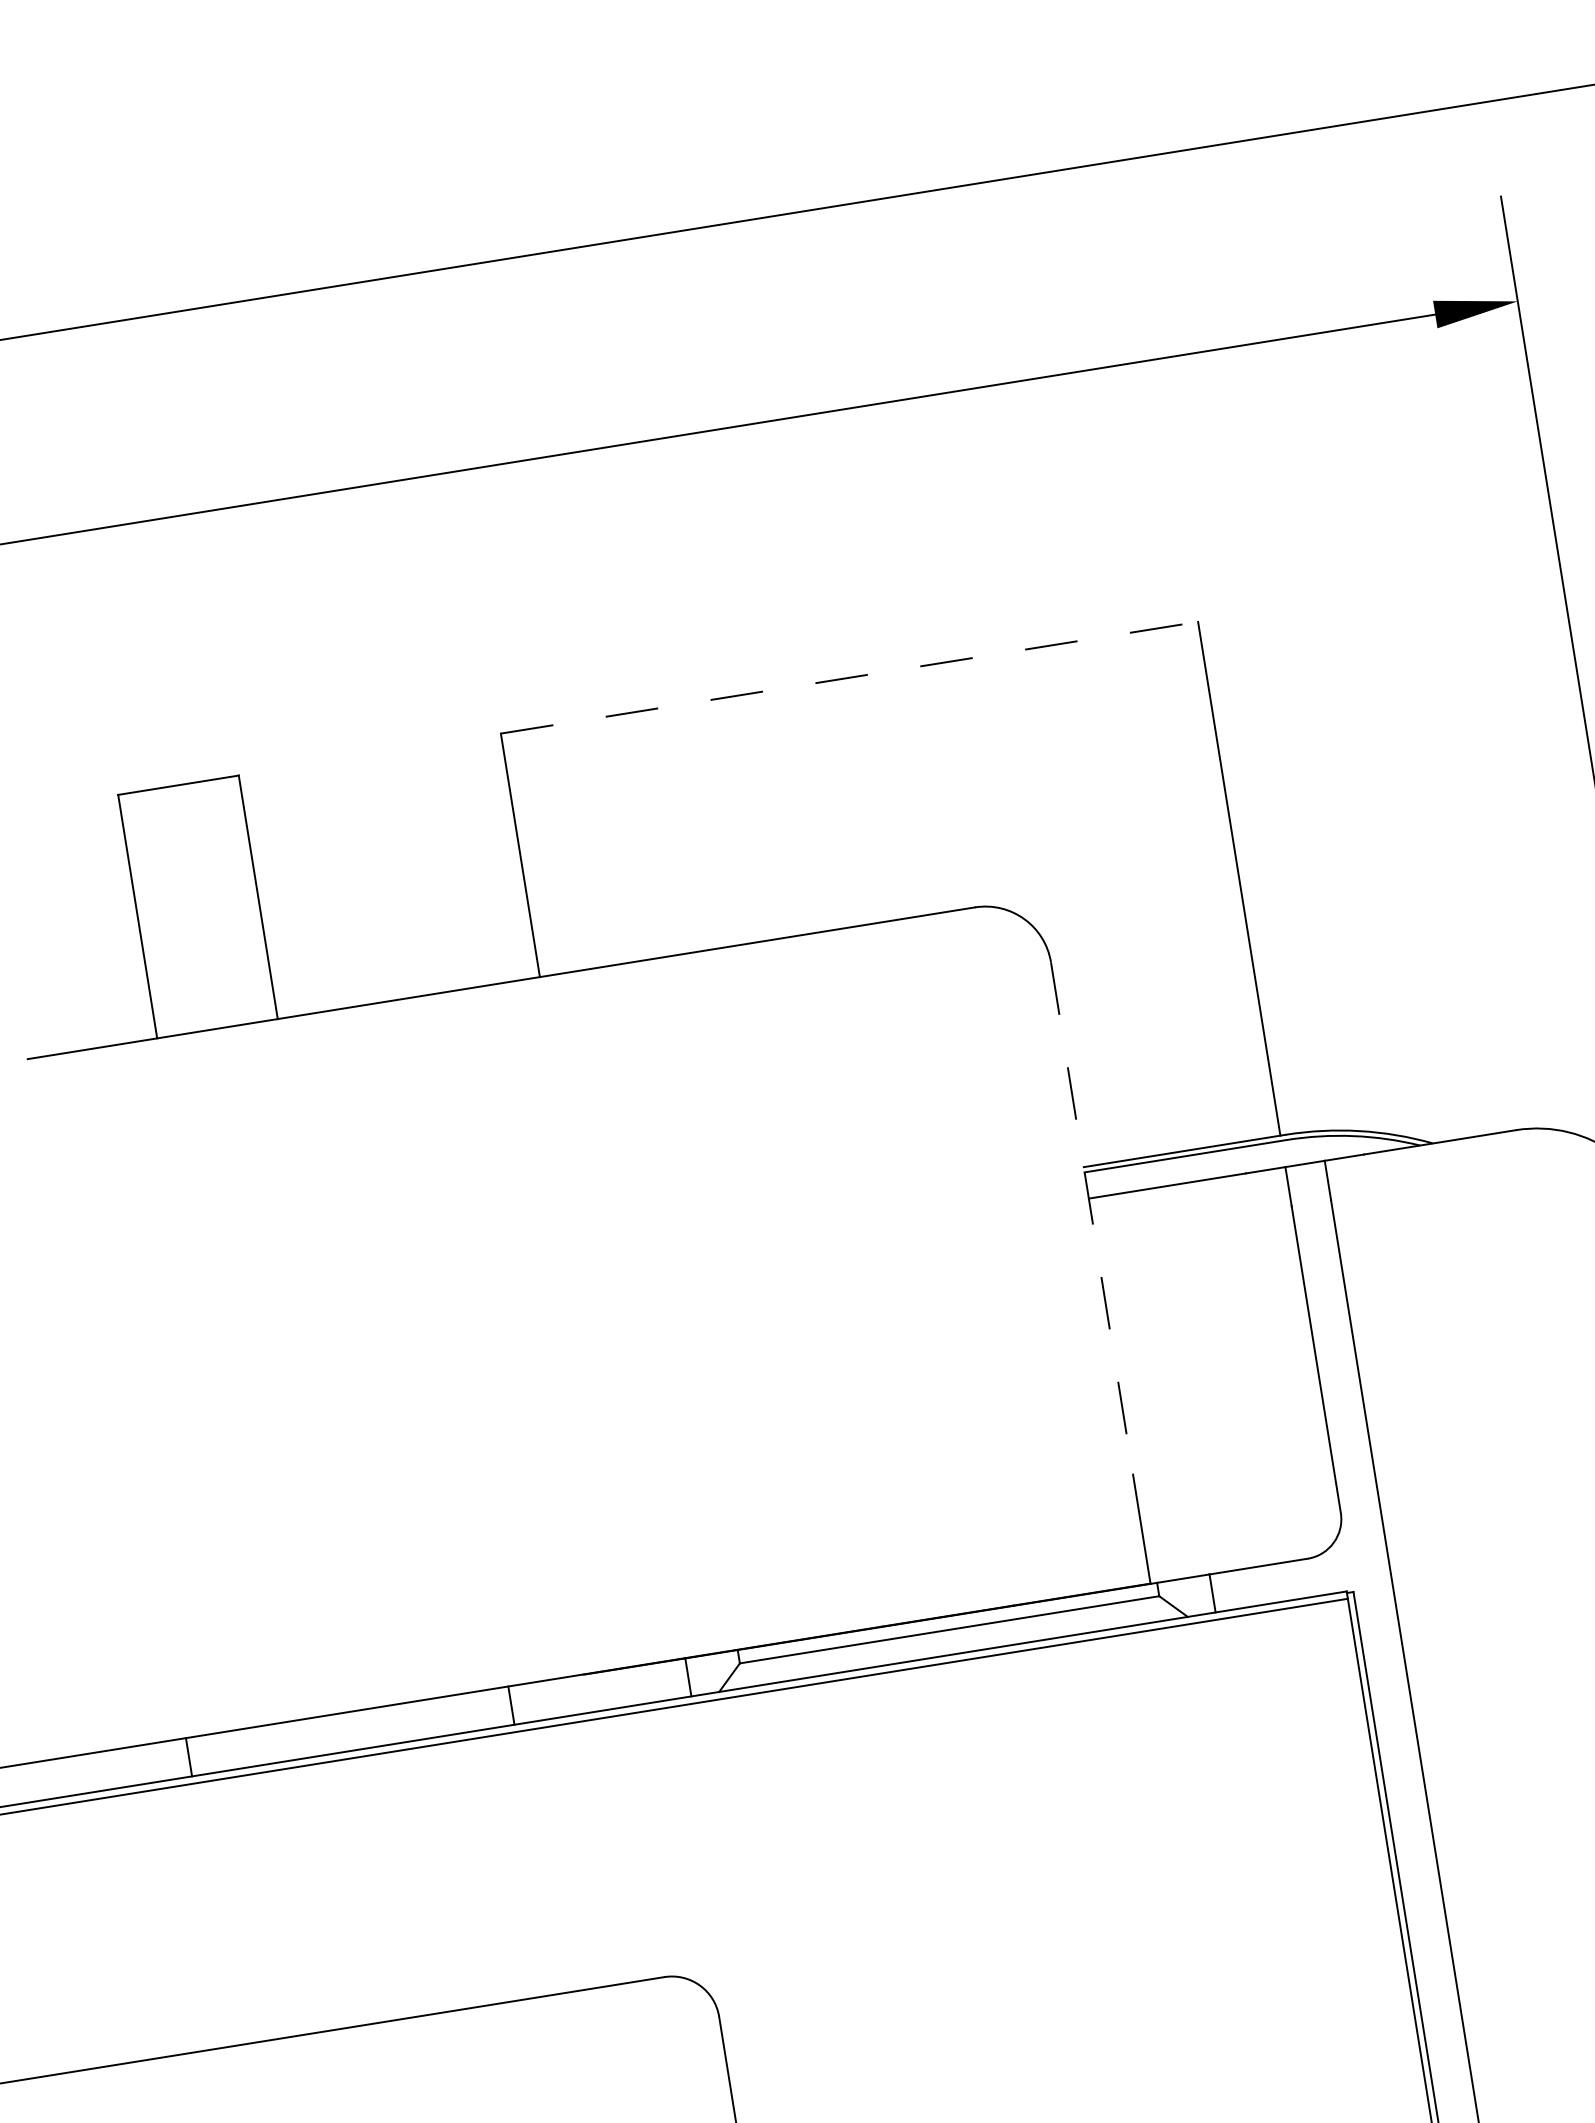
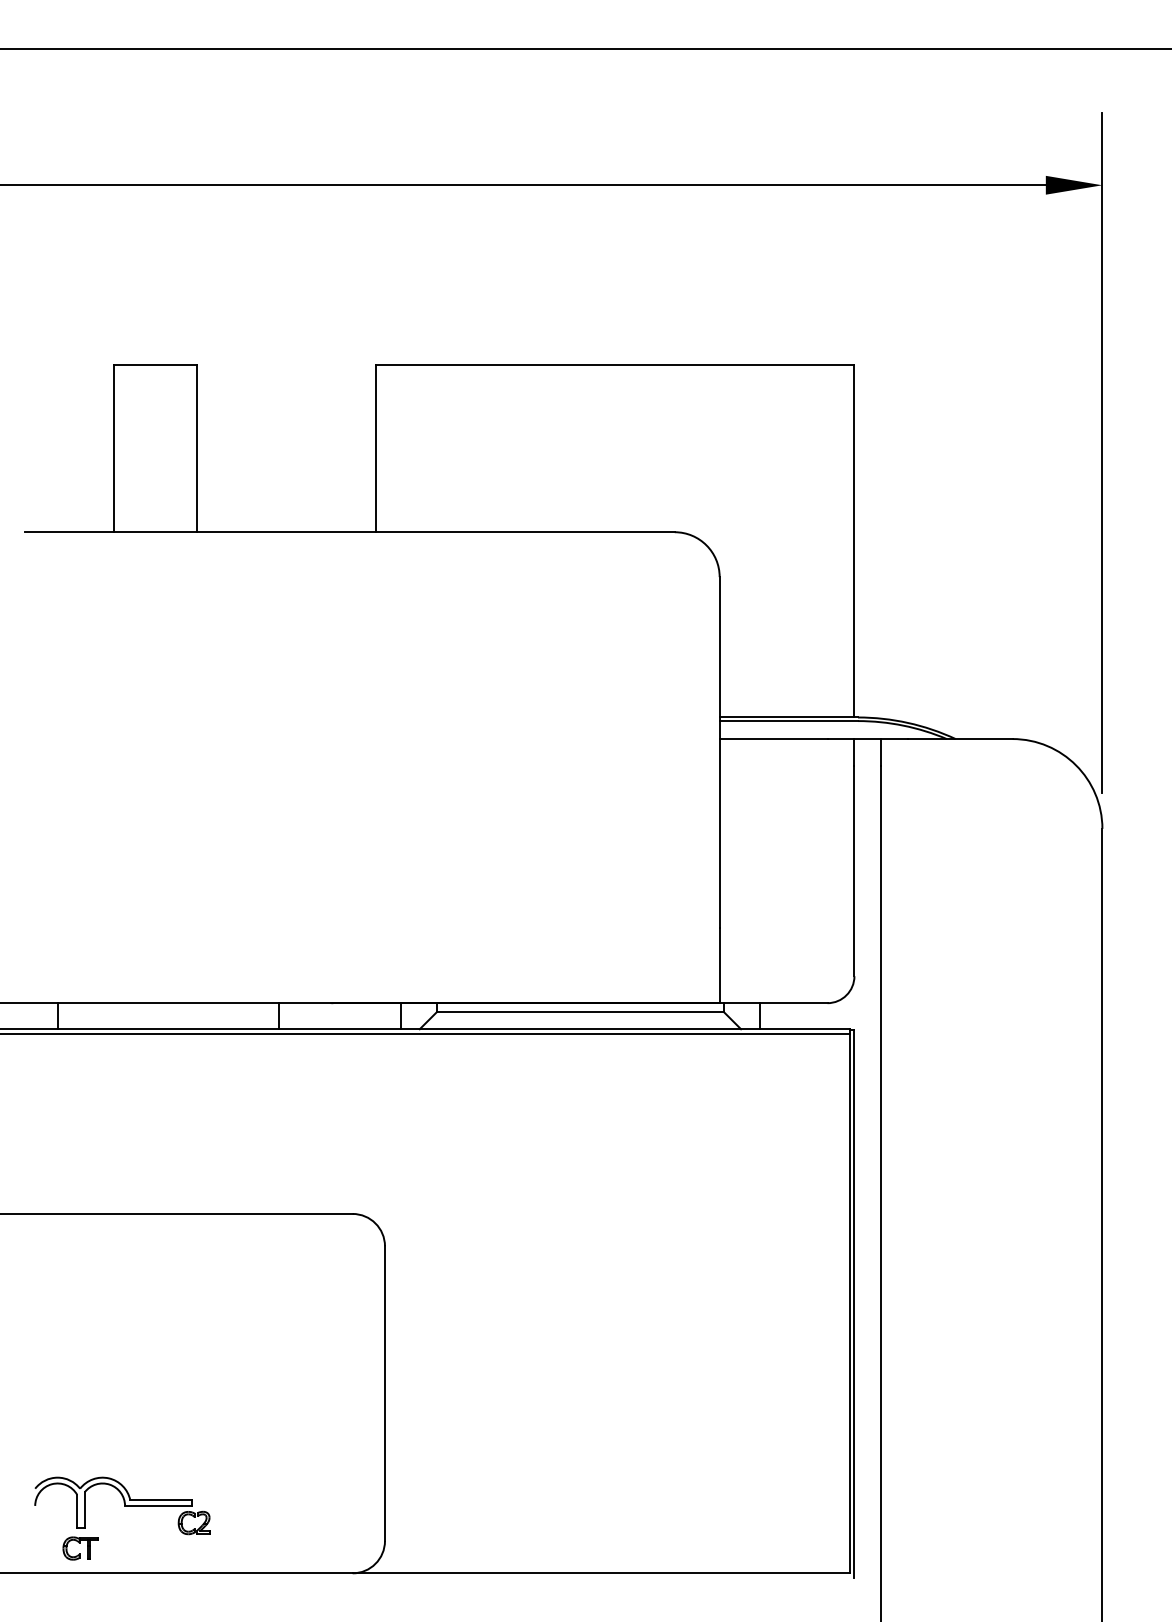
line: (849, 678) -> (615, 365), dashed -> solid
line: (1091, 1218) -> (719, 752), dashed -> solid

